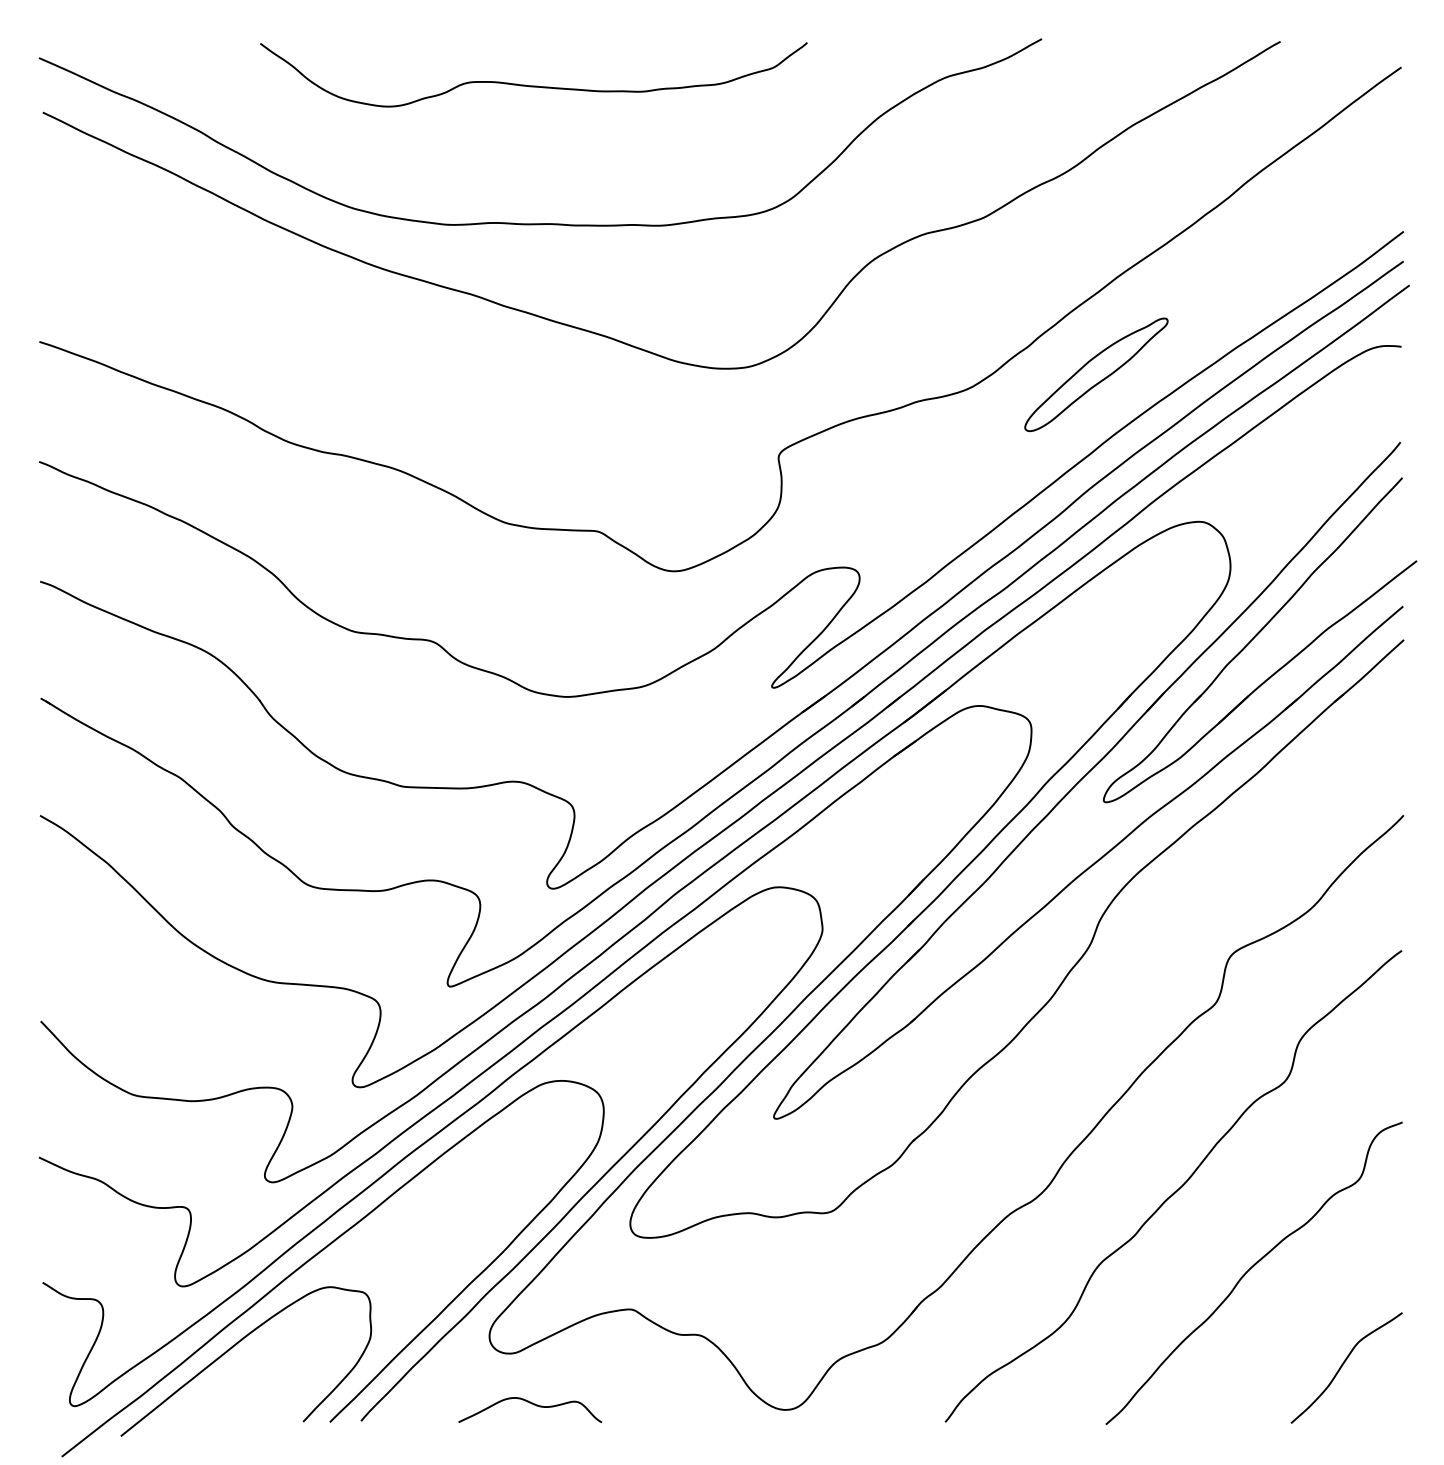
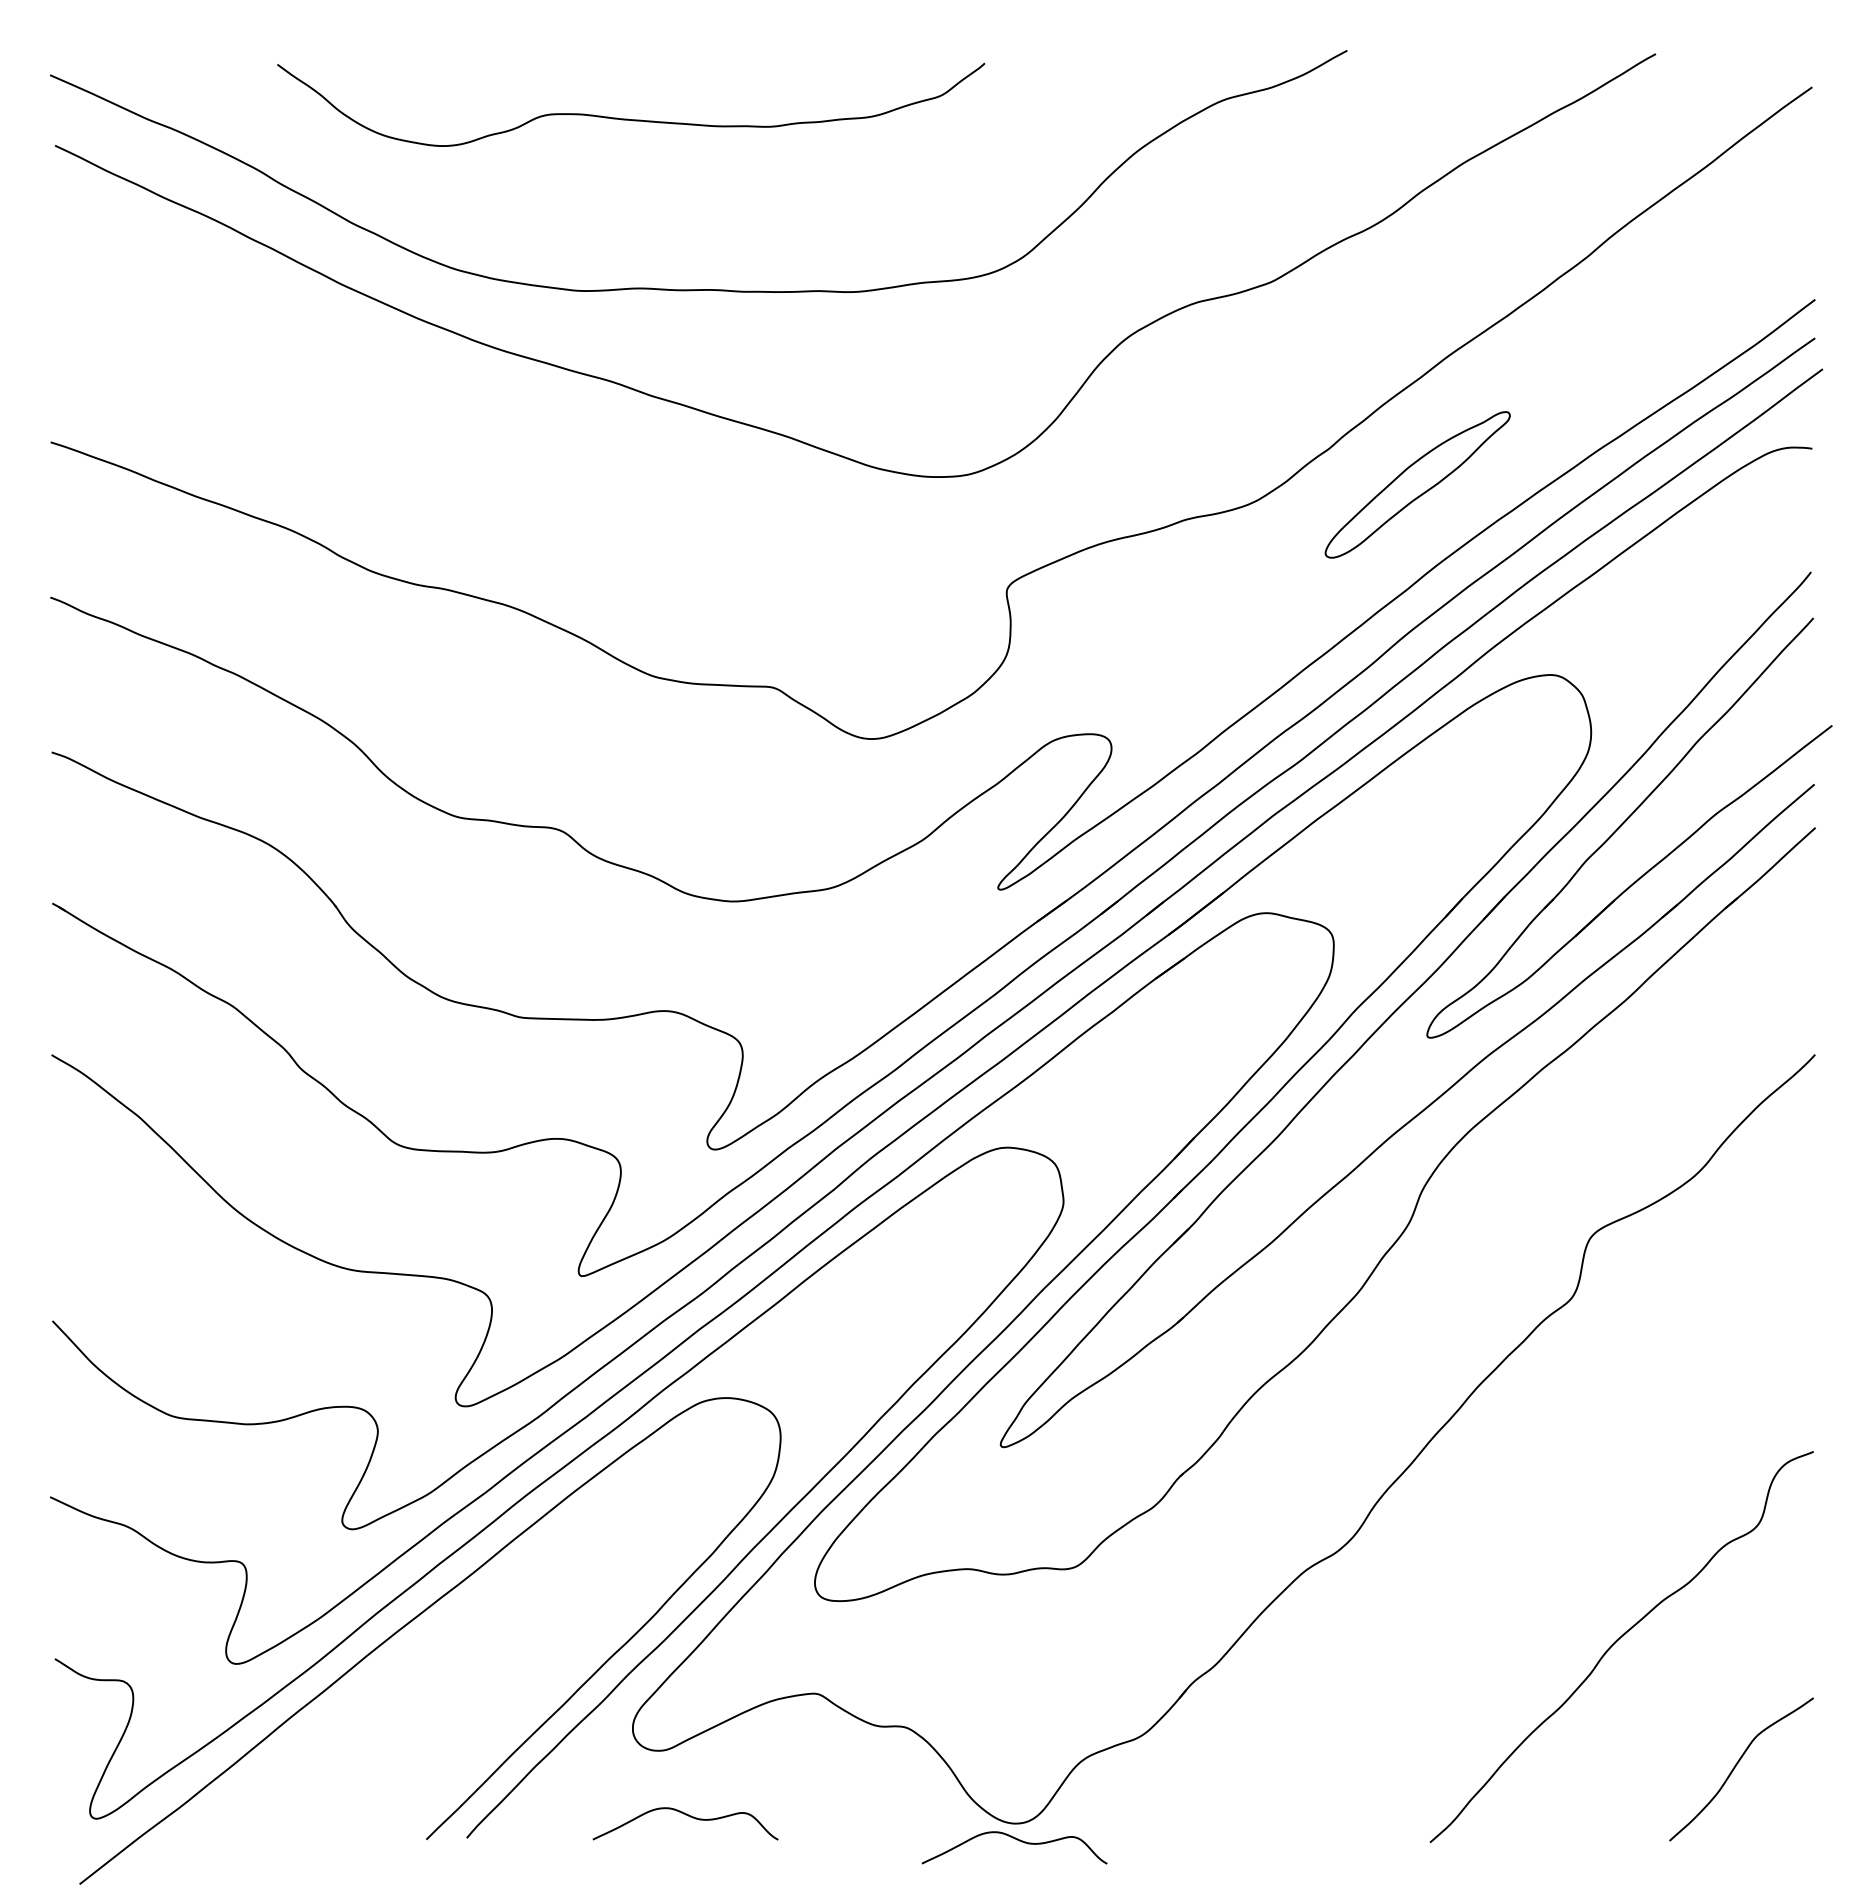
curve: (531, 85) -> (628, 118), moved
curve: (1177, 1189) -> (1522, 1538), removed
curve: (234, 1346) -> (303, 1741), removed
curve: (786, 1422) -> (1017, 1840), added

